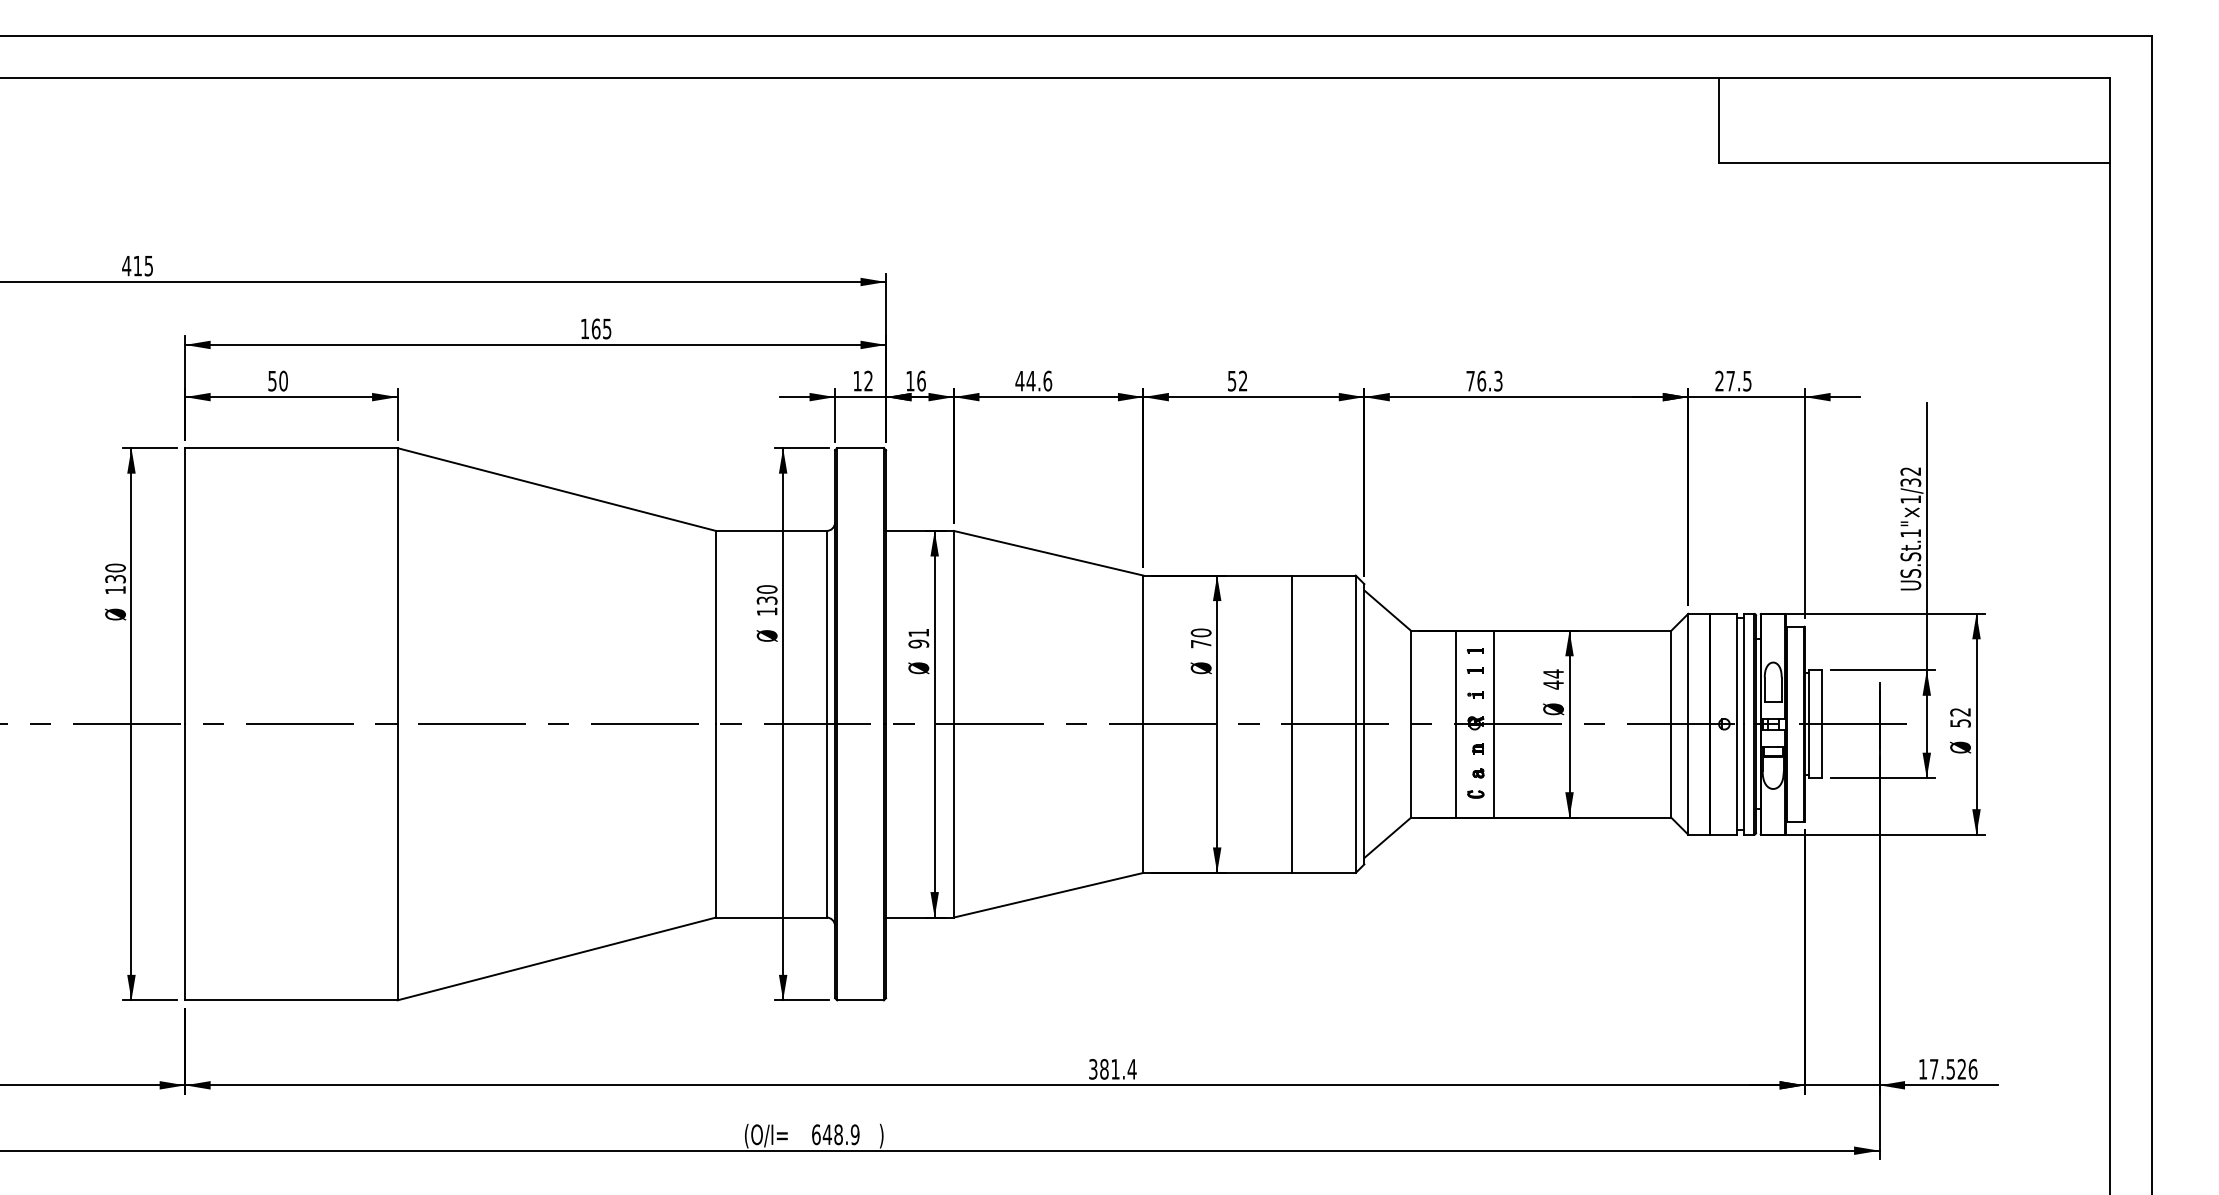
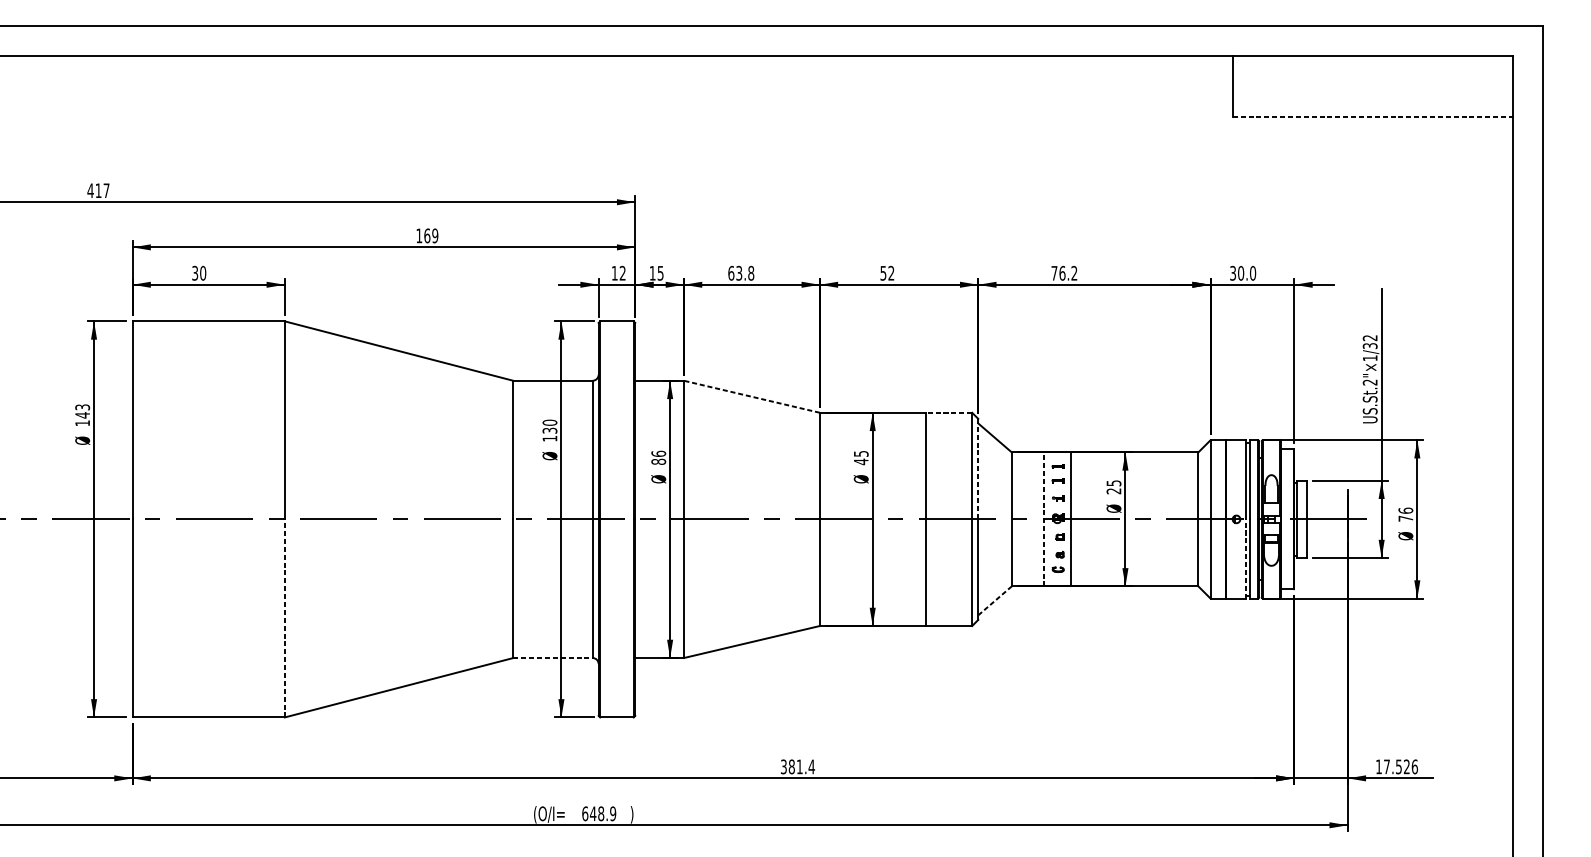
line: (1915, 163) -> (1373, 117), solid -> dashed
text: (148, 266) -> (106, 191), 415 -> 417
text: (606, 328) -> (434, 235), 165 -> 169
text: (272, 380) -> (195, 272), 50 -> 30
text: (921, 380) -> (660, 272), 16 -> 15
text: (1033, 380) -> (740, 272), 44.6 -> 63.8
text: (1733, 380) -> (1243, 272), 27.5 -> 30.0
text: (1498, 381) -> (1074, 273), 76.3 -> 76.2
text: (1910, 533) -> (1369, 382), US.St.1"×1/32 -> US.St.2"×1/32
line: (1048, 553) -> (751, 396), solid -> dashed
text: (115, 573) -> (82, 411), 130 -> 143
line: (1323, 575) -> (948, 412), solid -> dashed
text: (918, 638) -> (658, 457), 91 -> 86
text: (1200, 638) -> (860, 457), 70 -> 45
line: (1364, 654) -> (978, 469), solid -> dashed
text: (1553, 679) -> (1113, 487), 44 -> 25
text: (1960, 717) -> (1405, 514), 52 -> 76
line: (1455, 723) -> (1043, 518), solid -> dashed
line: (1737, 778) -> (1245, 558), solid -> dashed
line: (1387, 837) -> (994, 600), solid -> dashed
line: (397, 861) -> (284, 617), solid -> dashed
line: (771, 917) -> (553, 658), solid -> dashed

